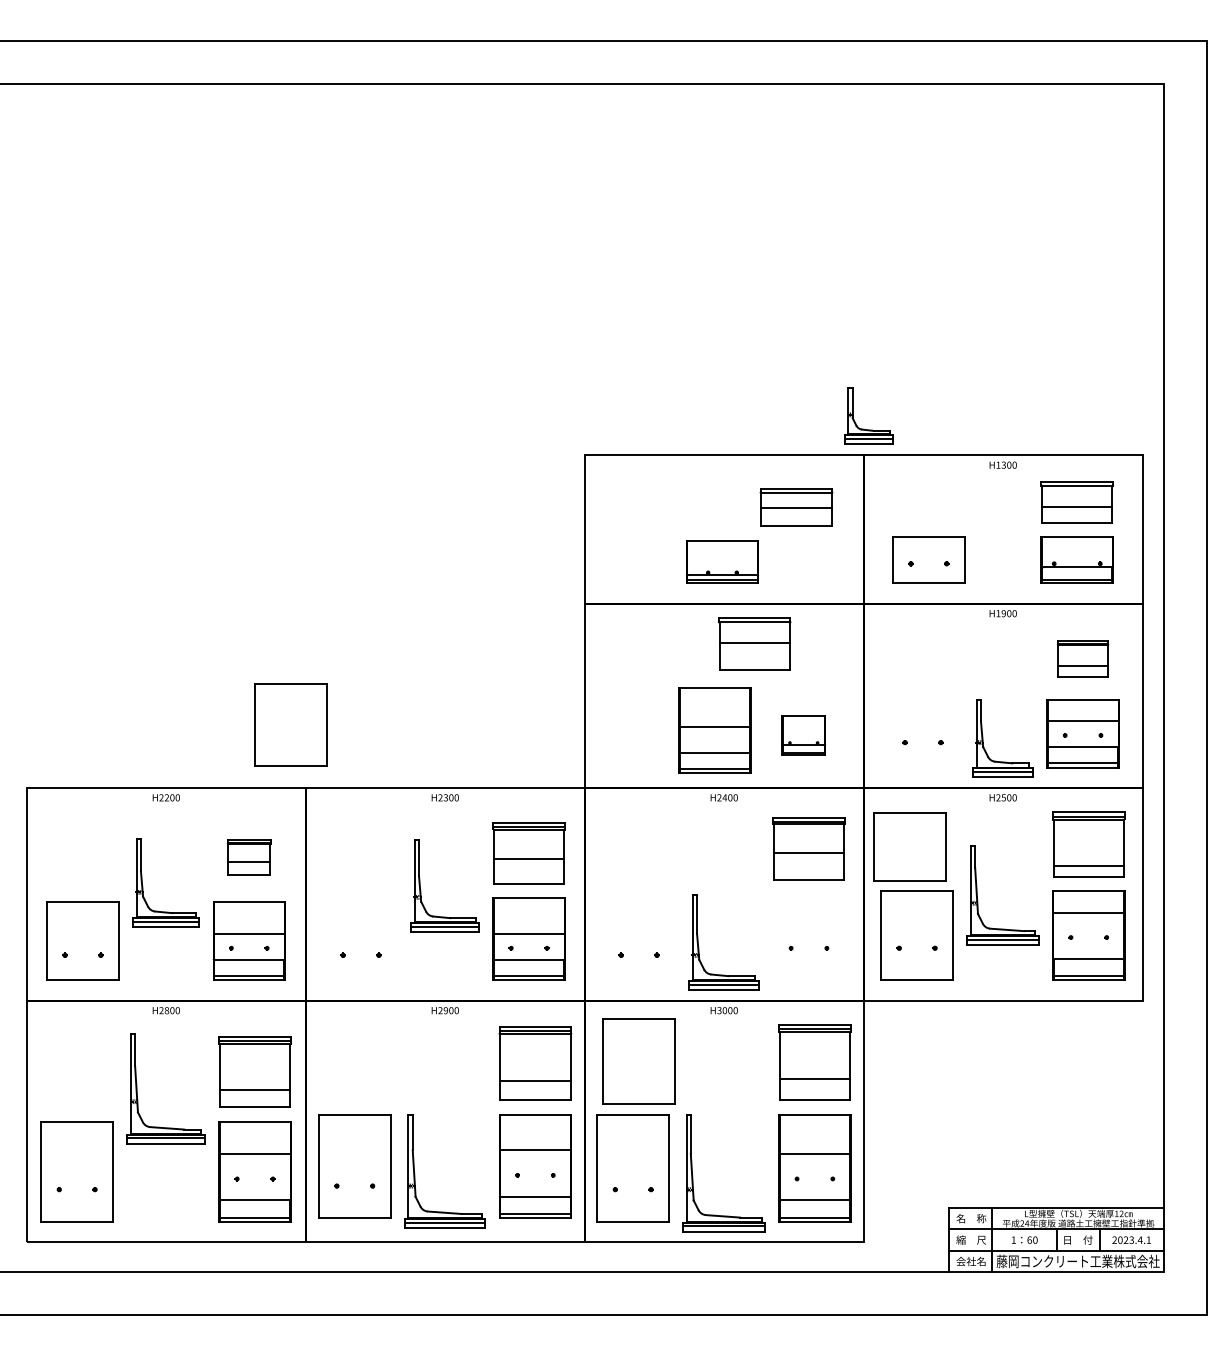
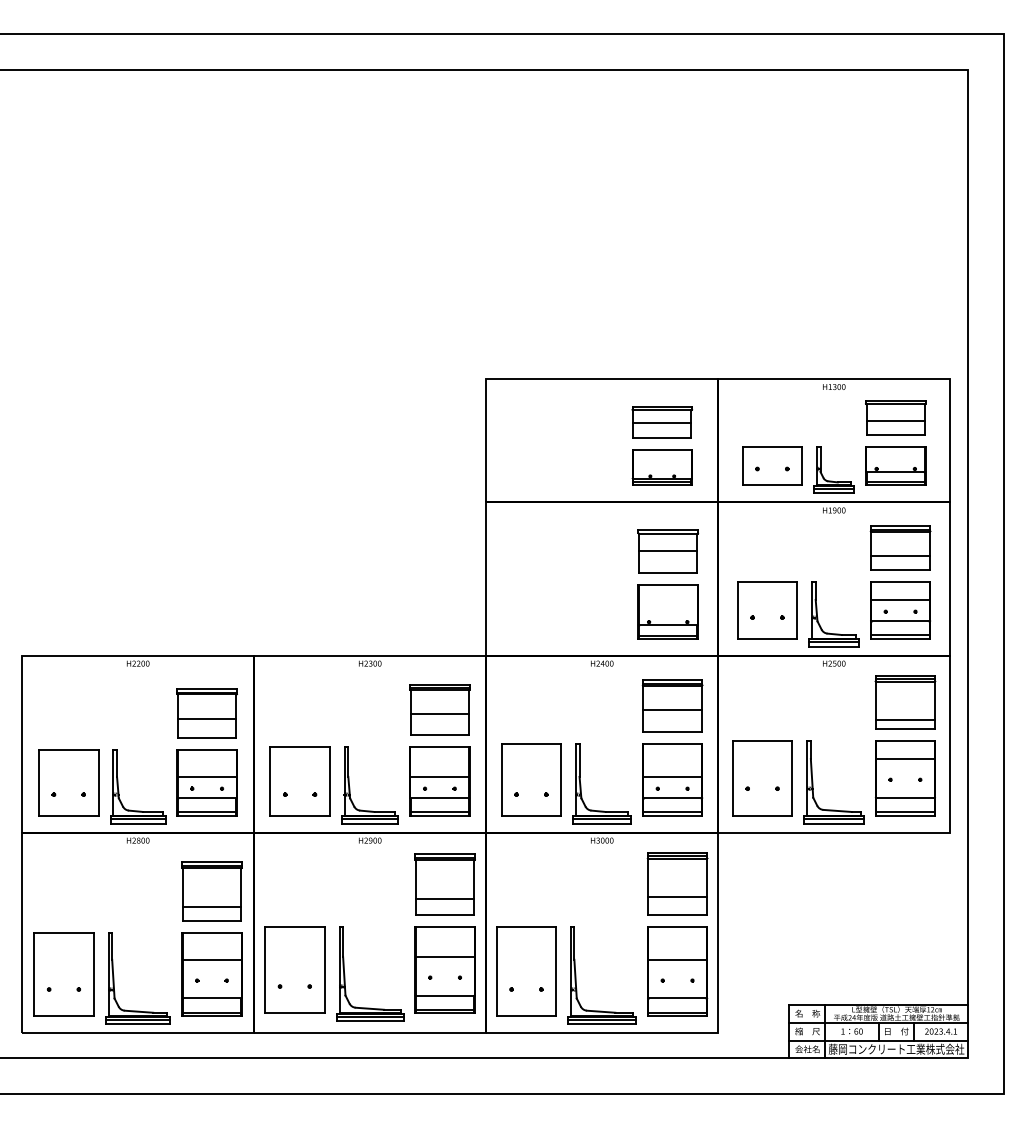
part: (863, 428) -> (829, 480), moved
part: (722, 561) -> (662, 467), moved
part: (754, 643) -> (668, 551), moved
part: (1082, 658) -> (900, 547), size x1.43
part: (290, 724) -> (299, 780), moved
part: (714, 730) -> (672, 779), moved
part: (803, 735) -> (668, 611), size x1.67
part: (909, 846) -> (767, 610), moved
part: (249, 857) -> (207, 713), size x1.67
part: (143, 886) -> (119, 789), moved
part: (421, 890) -> (350, 788), moved
part: (978, 900) -> (813, 786), moved
part: (638, 1061) -> (530, 779), moved
part: (137, 1088) -> (114, 978), moved

